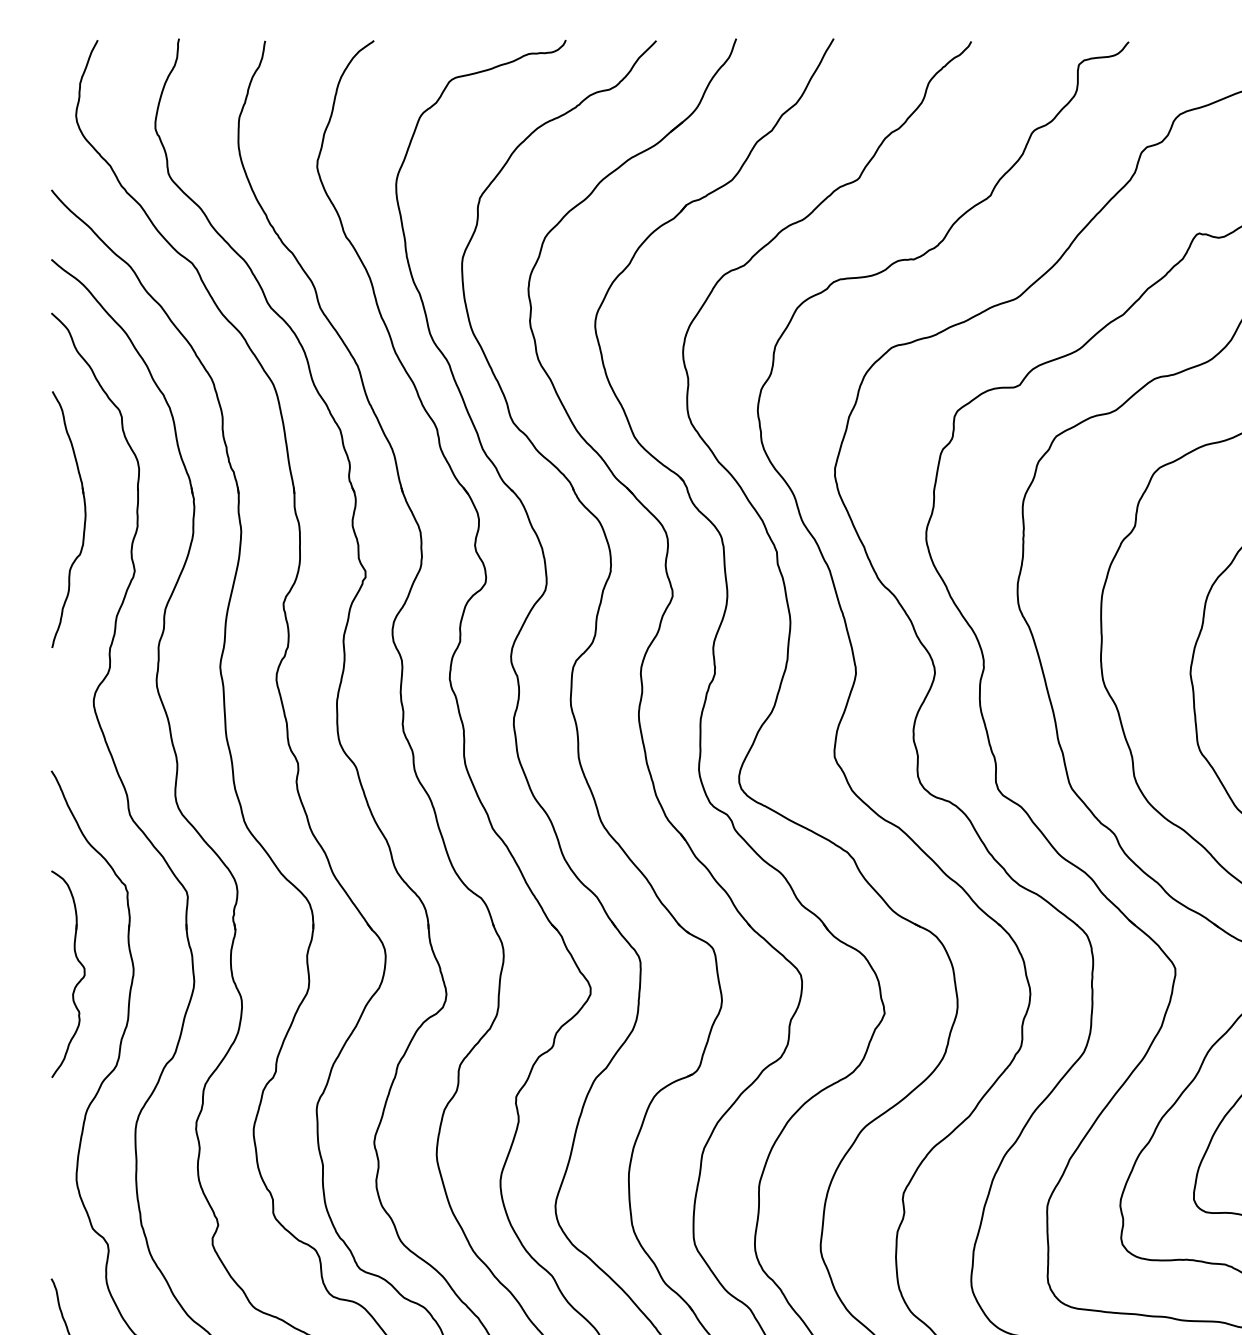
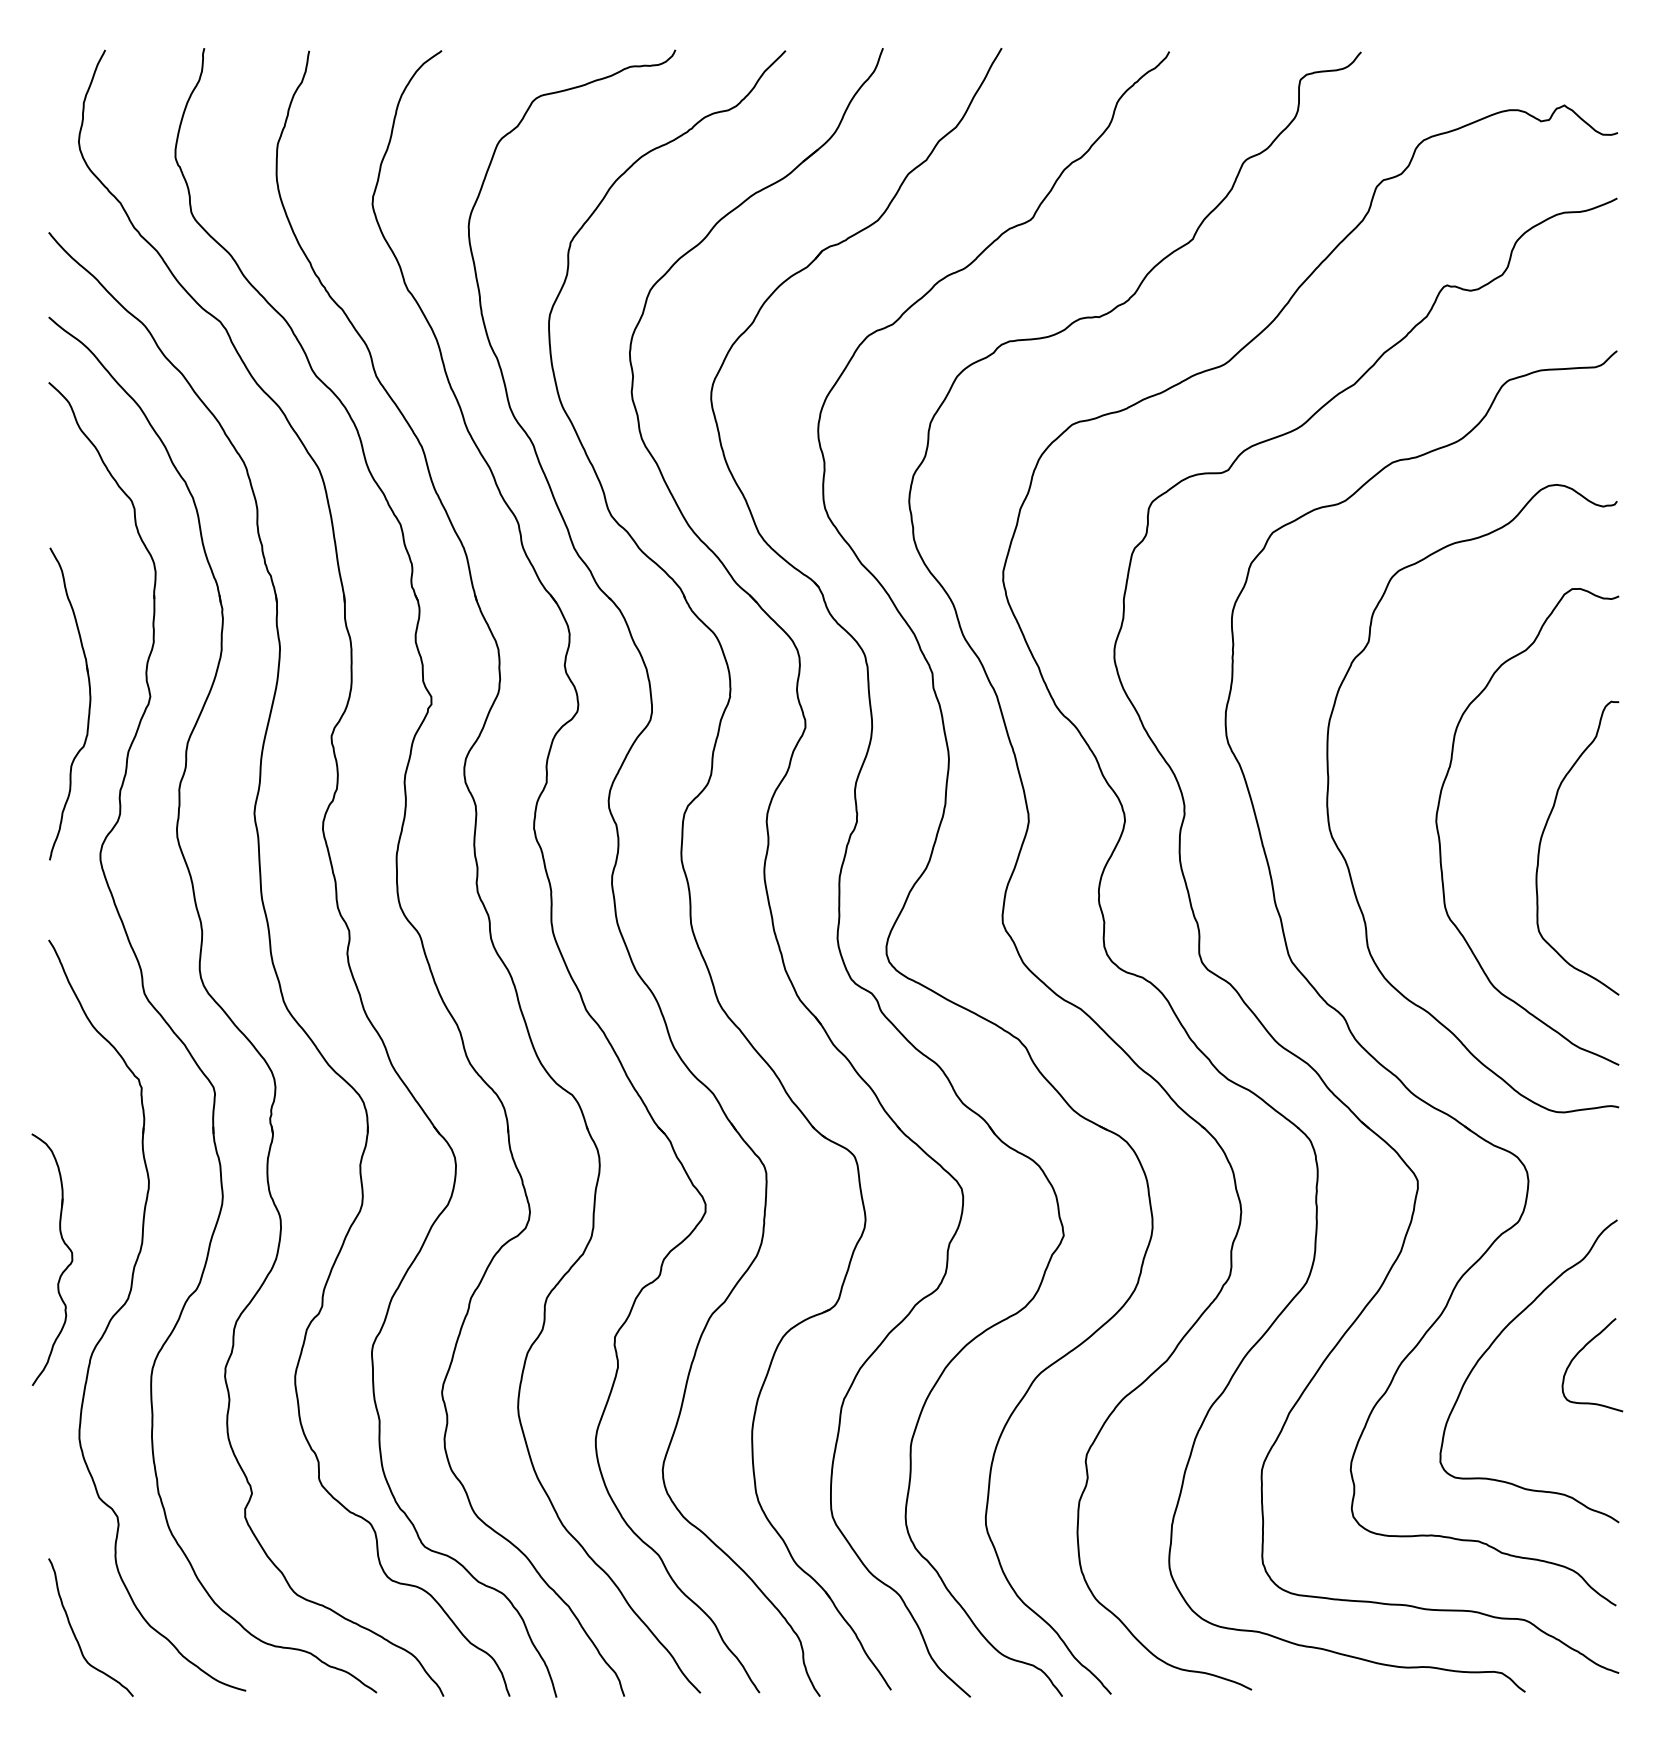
part: (84, 522) -> (88, 707), moved
part: (77, 983) -> (63, 1270), moved

